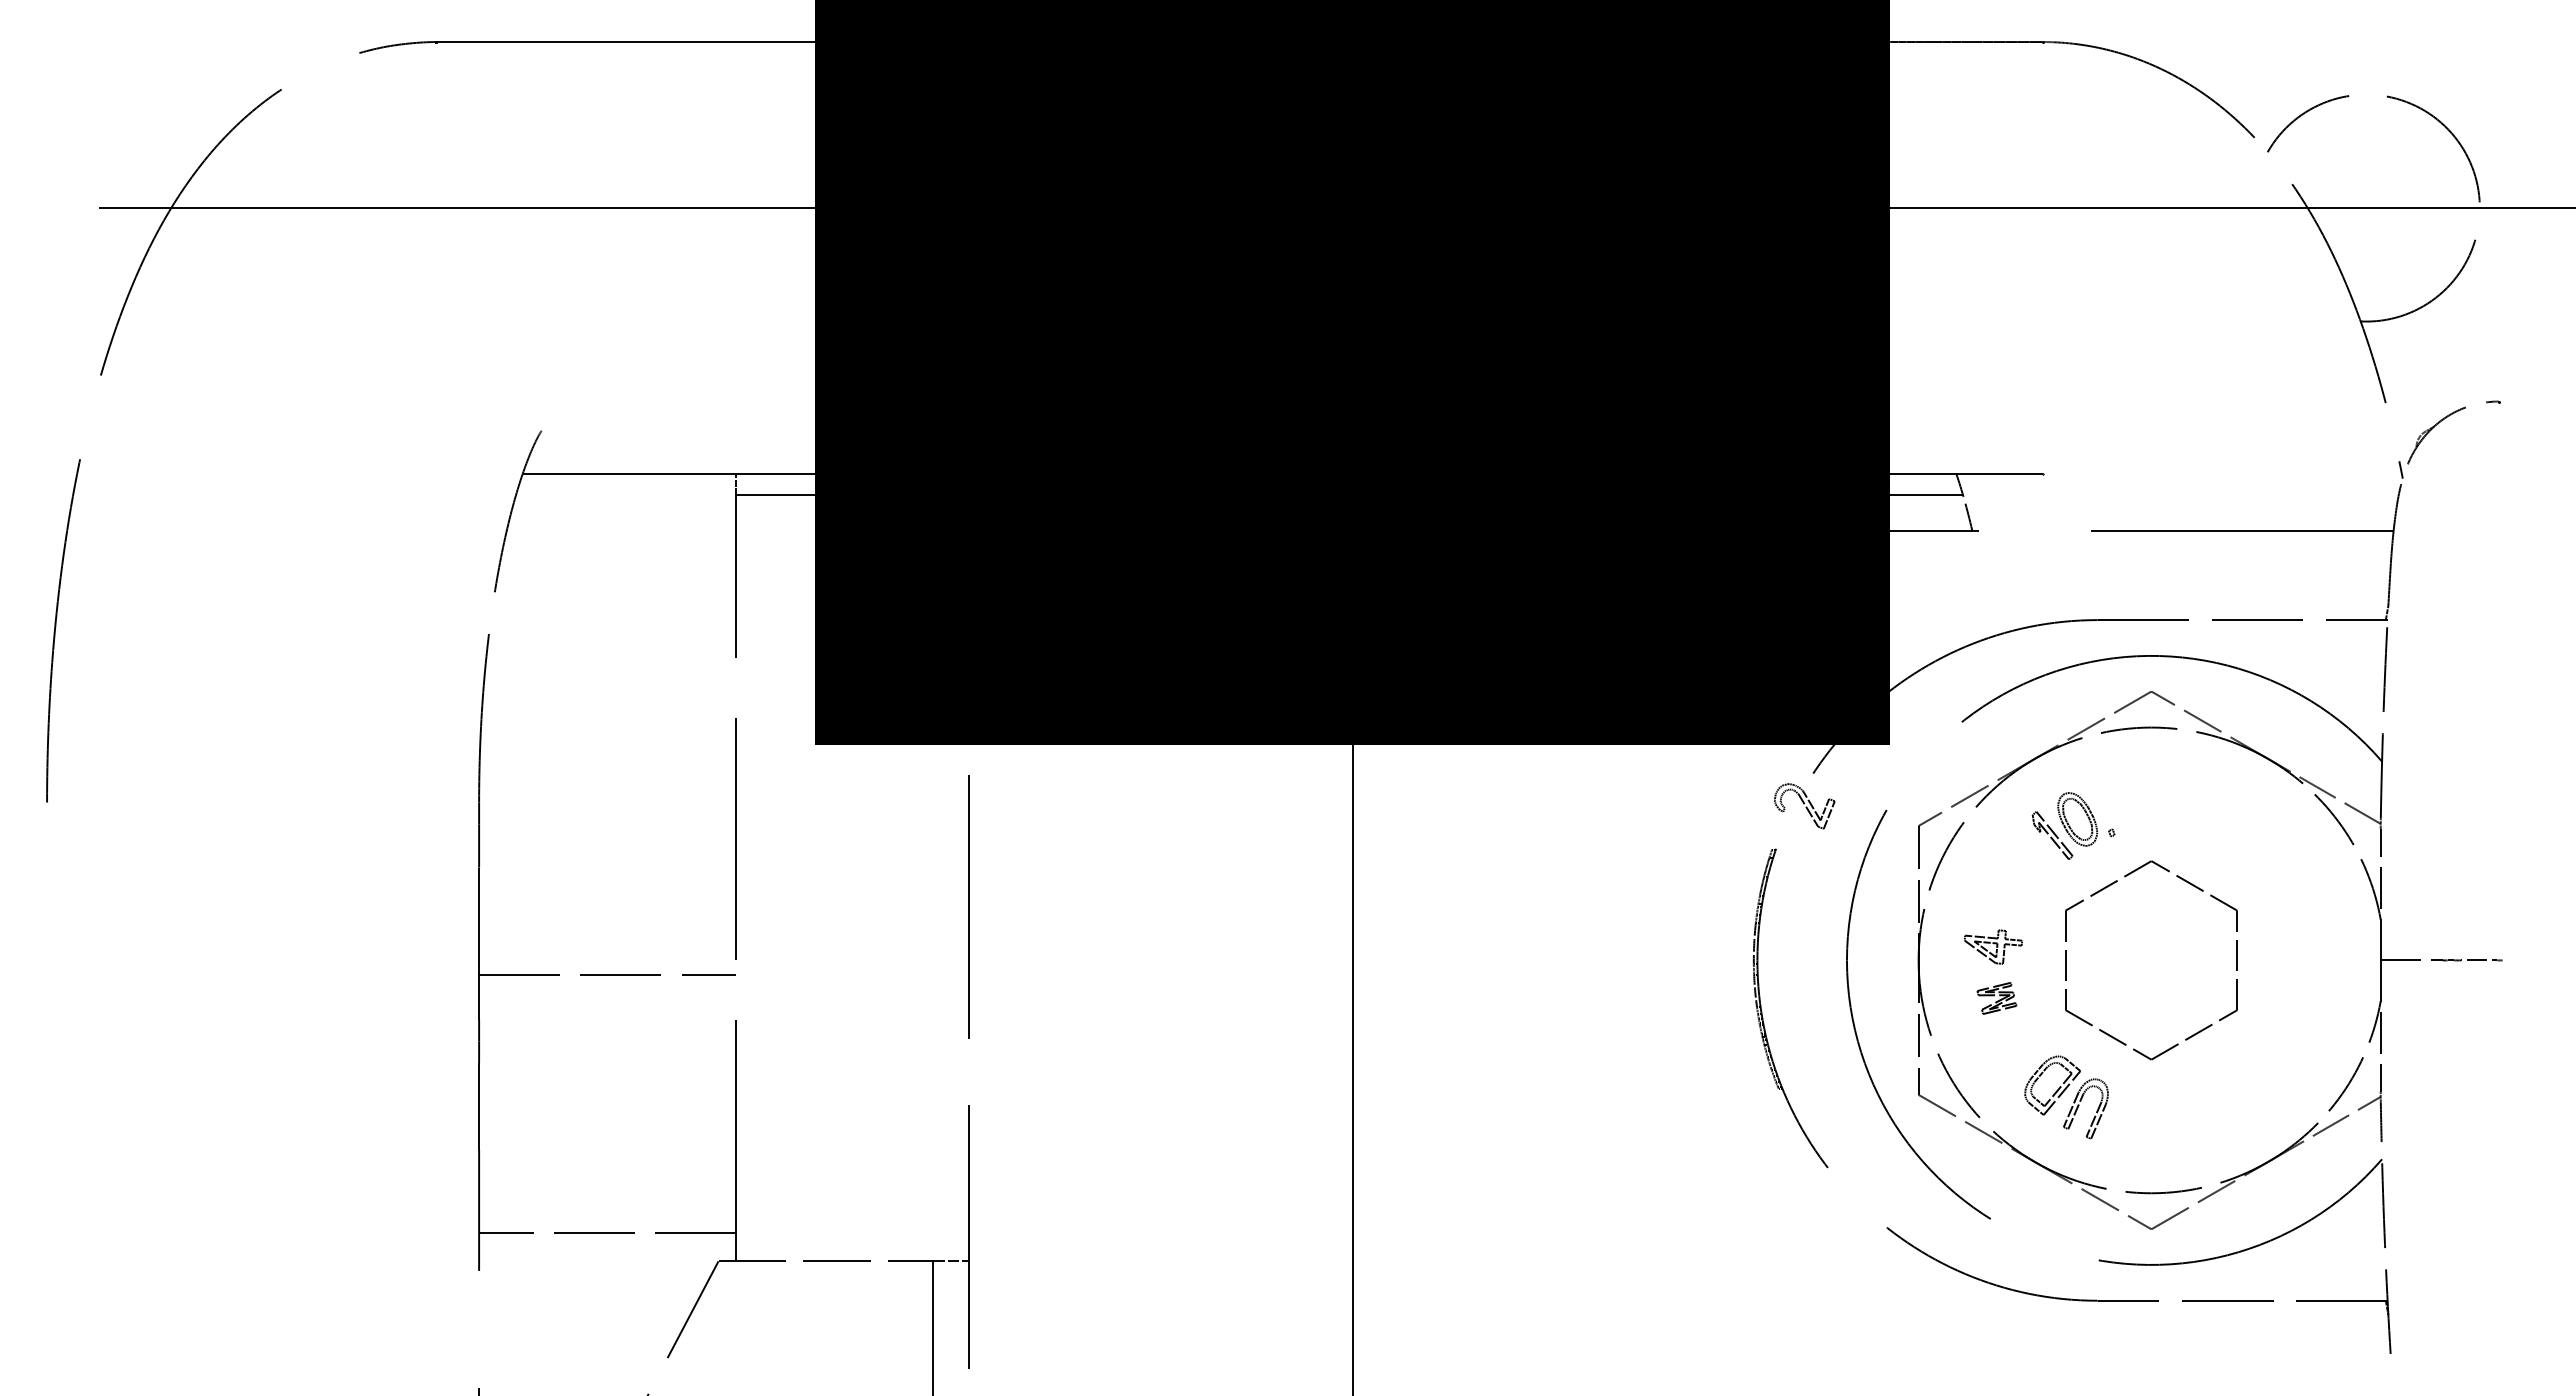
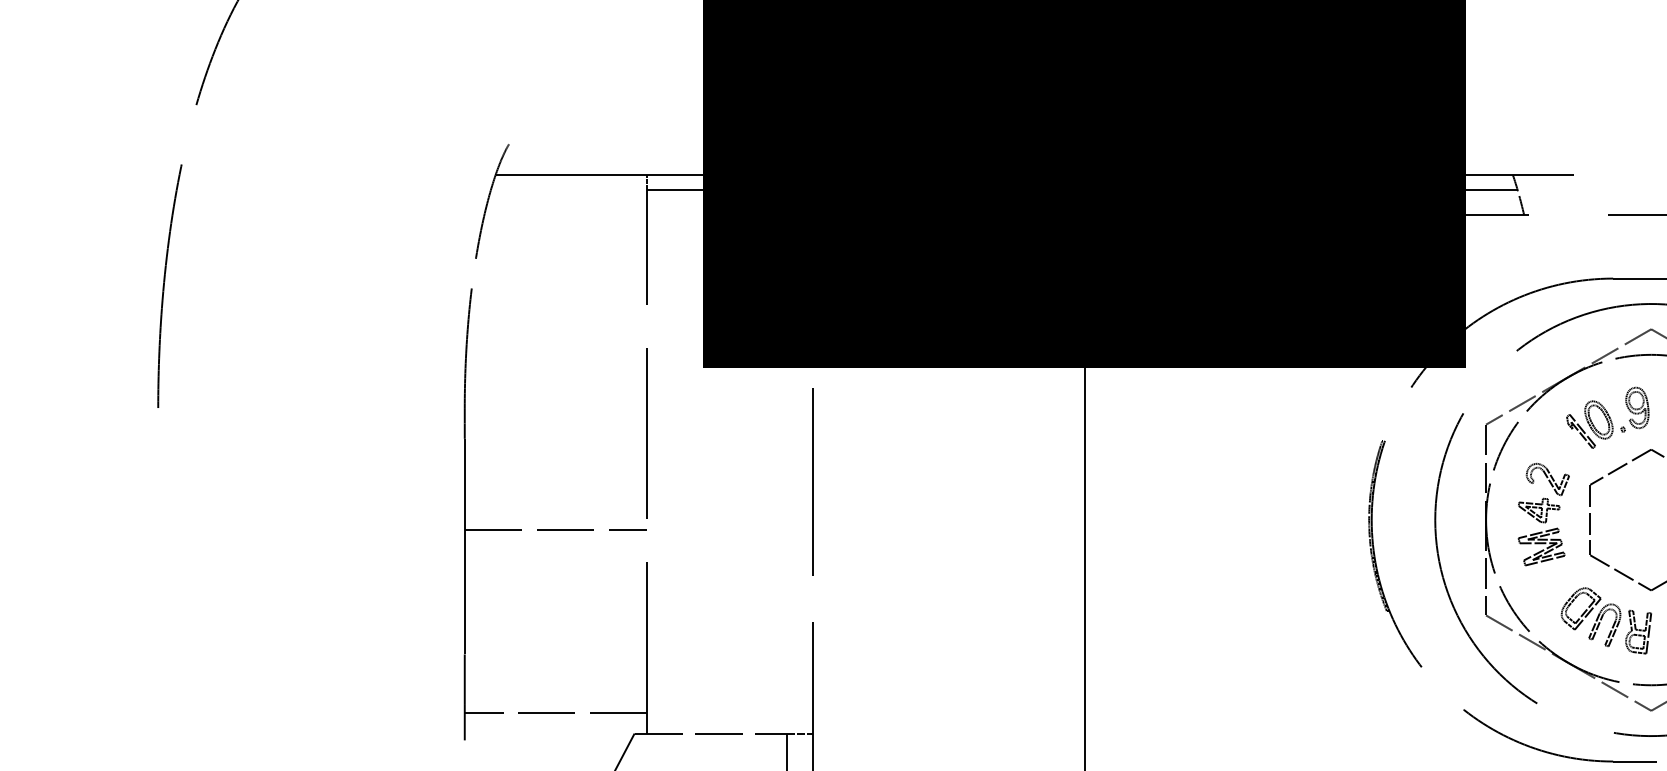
part: (2131, 802) -> (1637, 408), added
part: (1804, 806) -> (1547, 479), moved
part: (1996, 998) -> (1541, 547), size x1.67
part: (2133, 1118) -> (1638, 632), added

